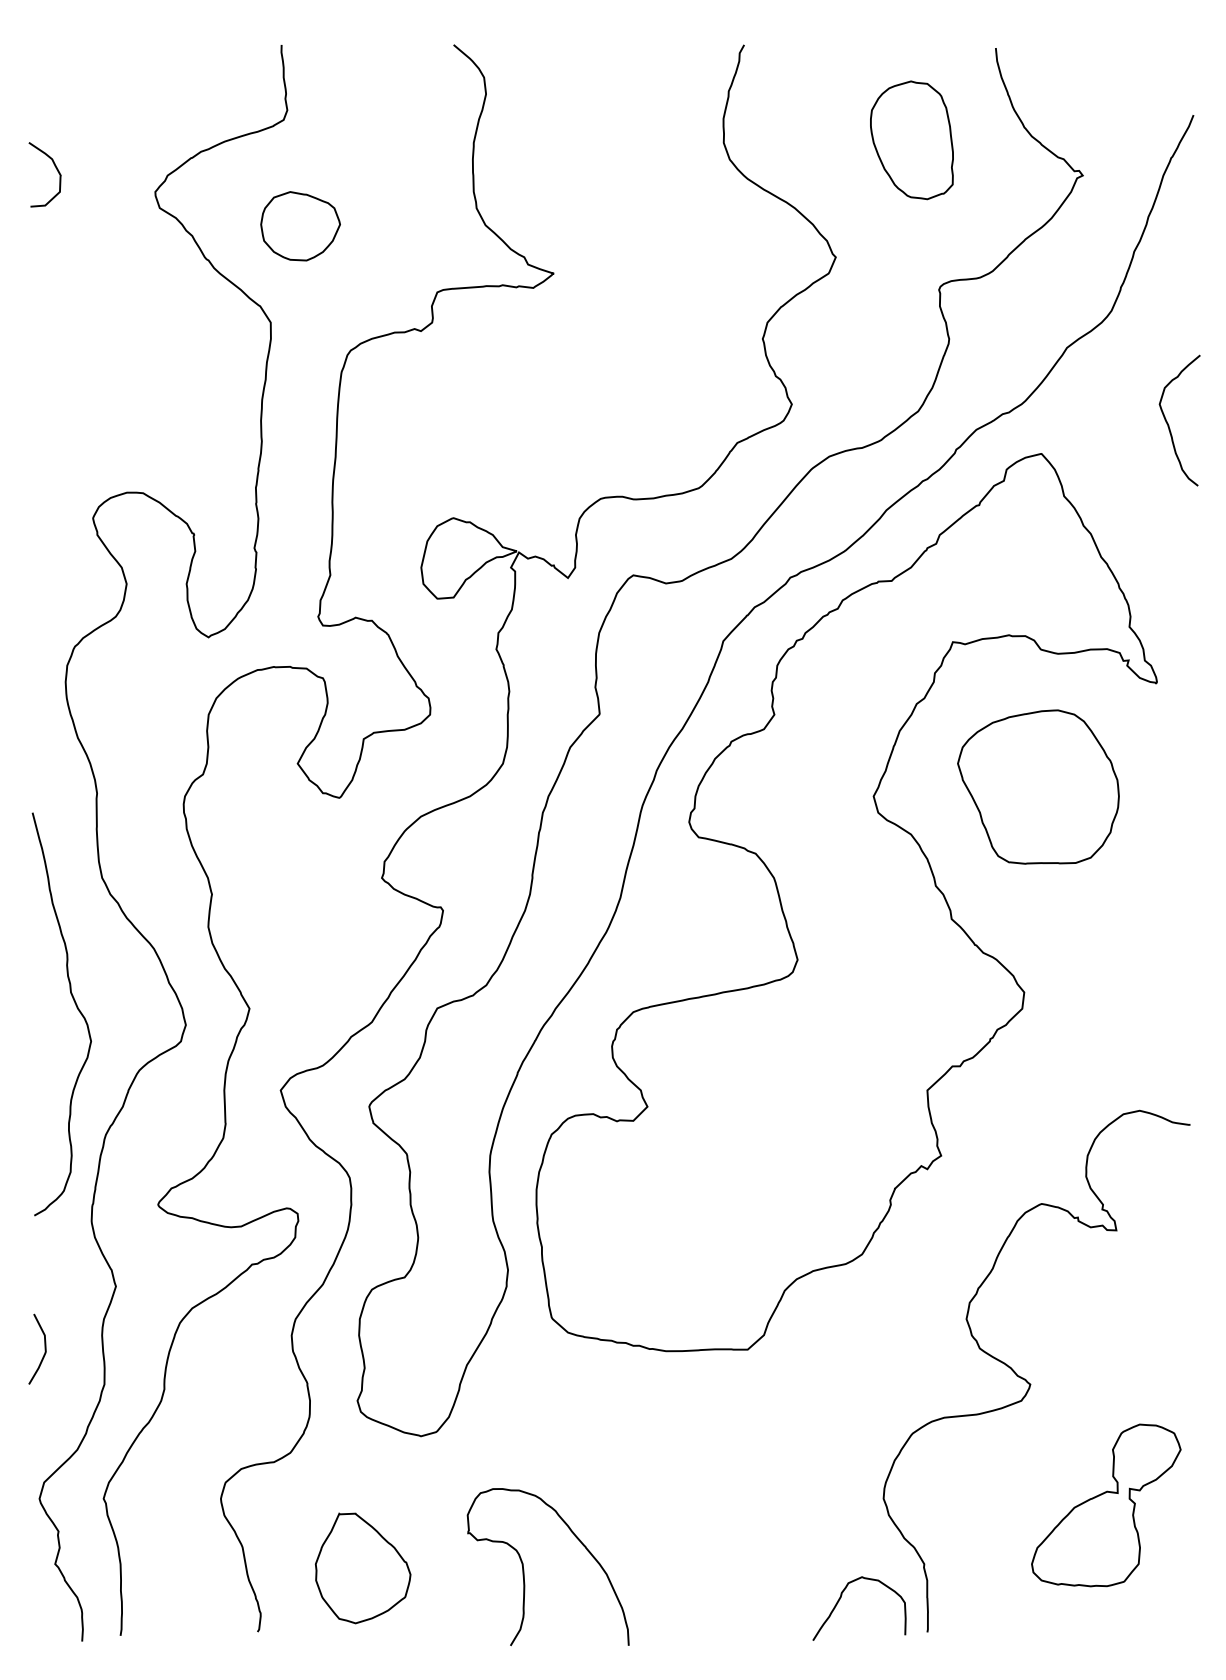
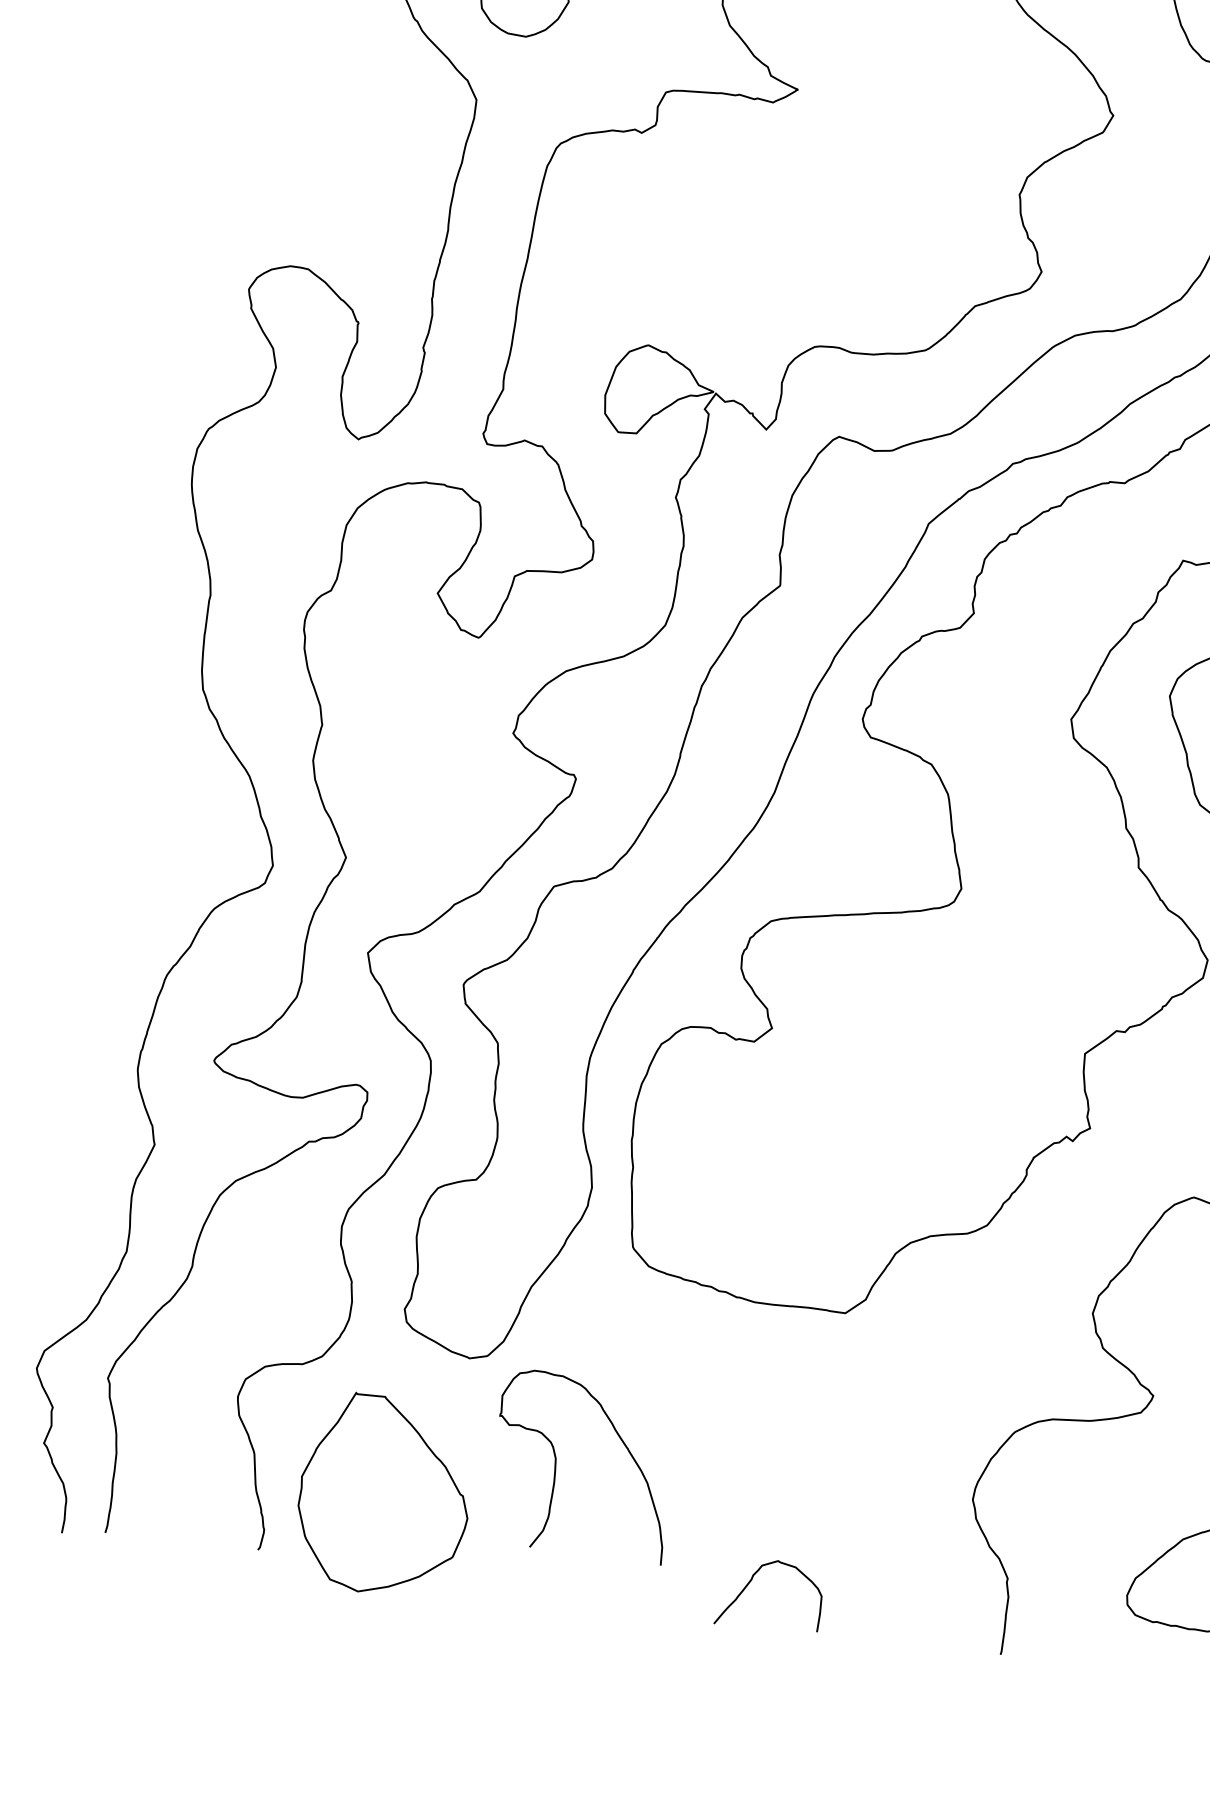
curve: (76, 1007) -> (154, 829), removed
curve: (44, 1348) -> (65, 1202), removed
part: (362, 1568) -> (384, 1495), size x1.6
curve: (524, 1569) -> (556, 1464), moved
curve: (840, 1599) -> (750, 1582), moved

